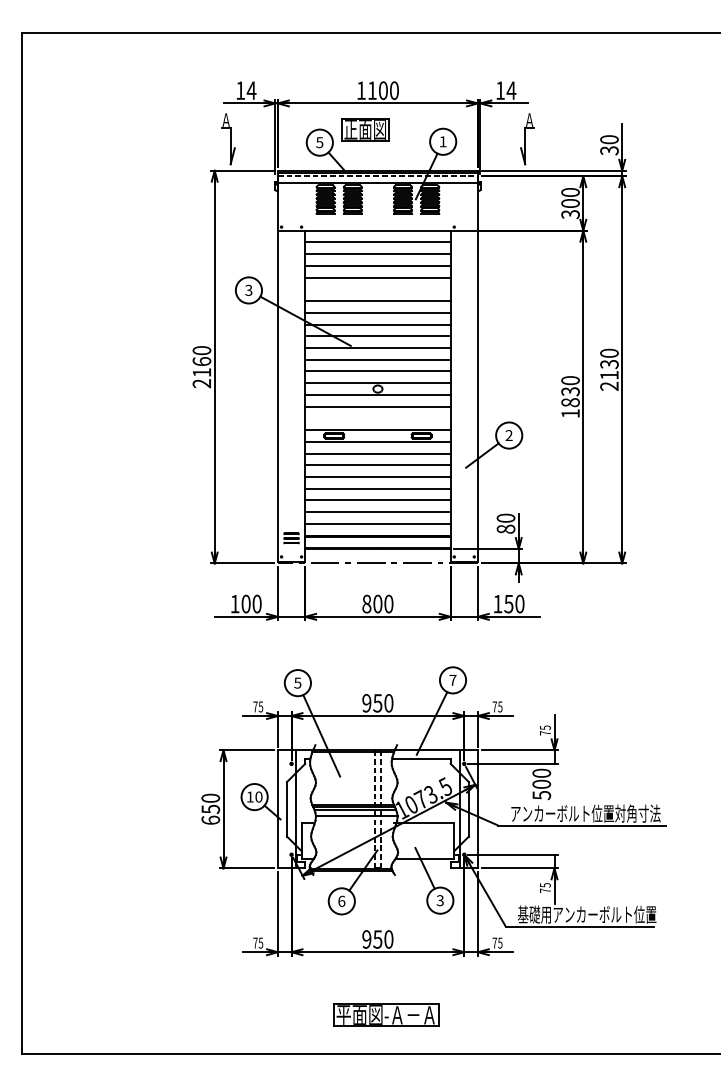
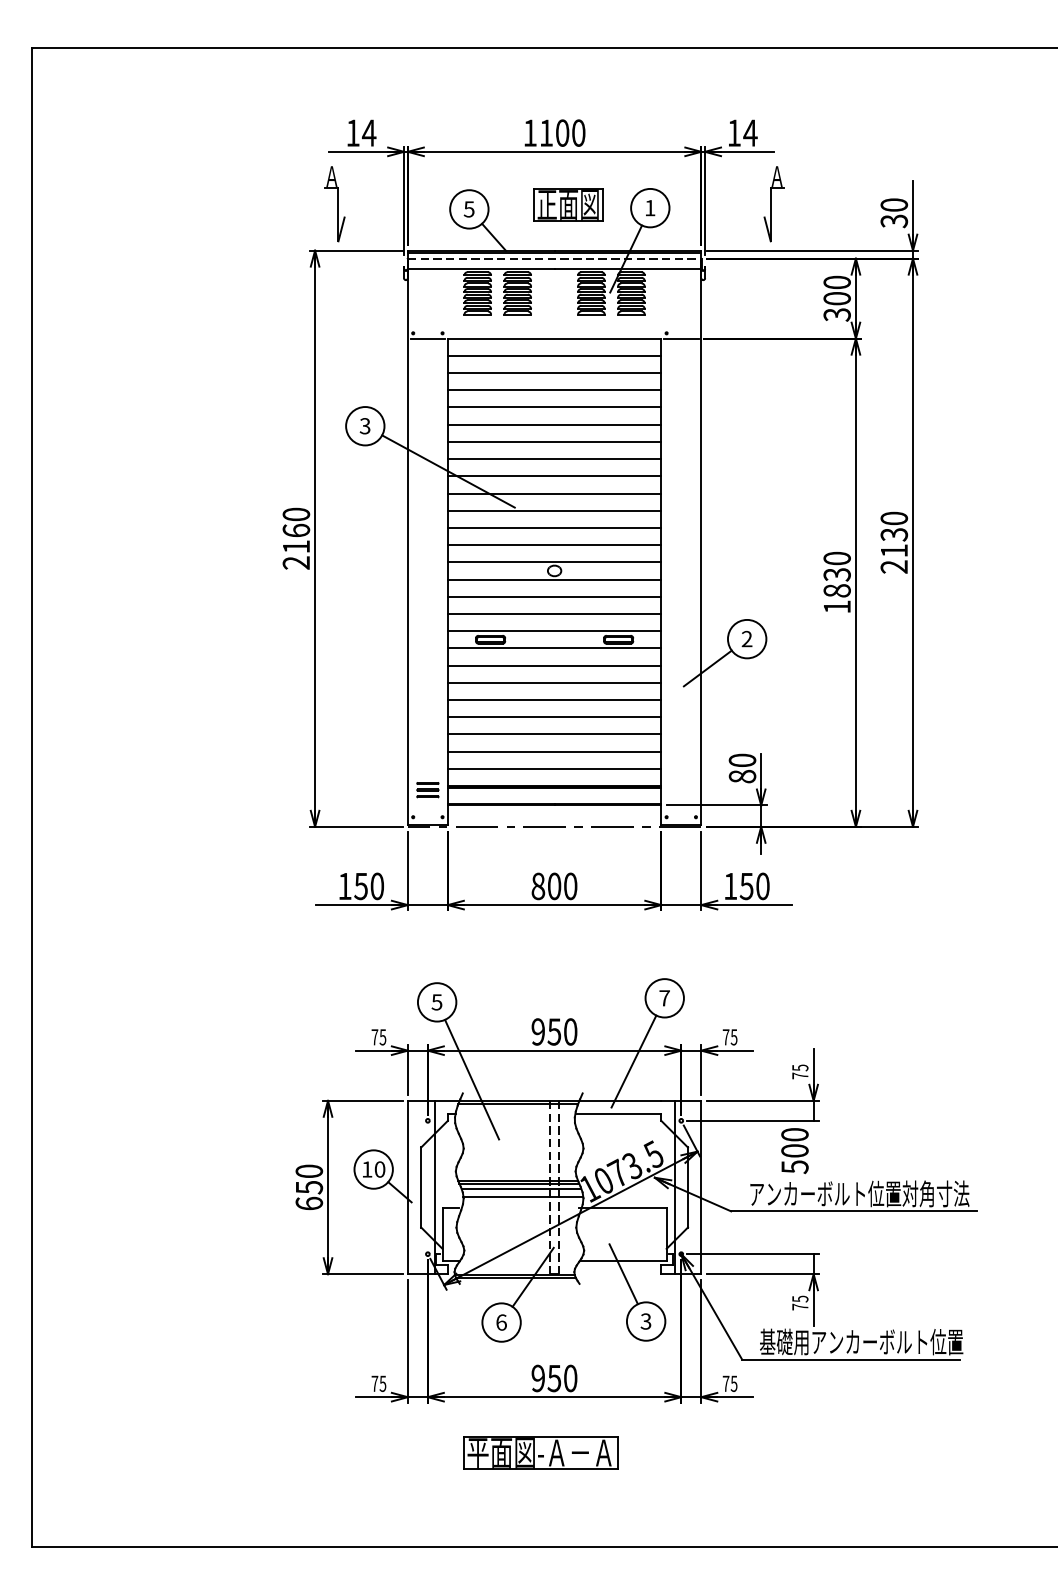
part: (365, 129) -> (568, 204), moved
line: (377, 289) -> (553, 424), added
line: (377, 418) -> (553, 614), added
text: (245, 603) -> (360, 885), 100 -> 150
part: (386, 1014) -> (540, 1451), moved

